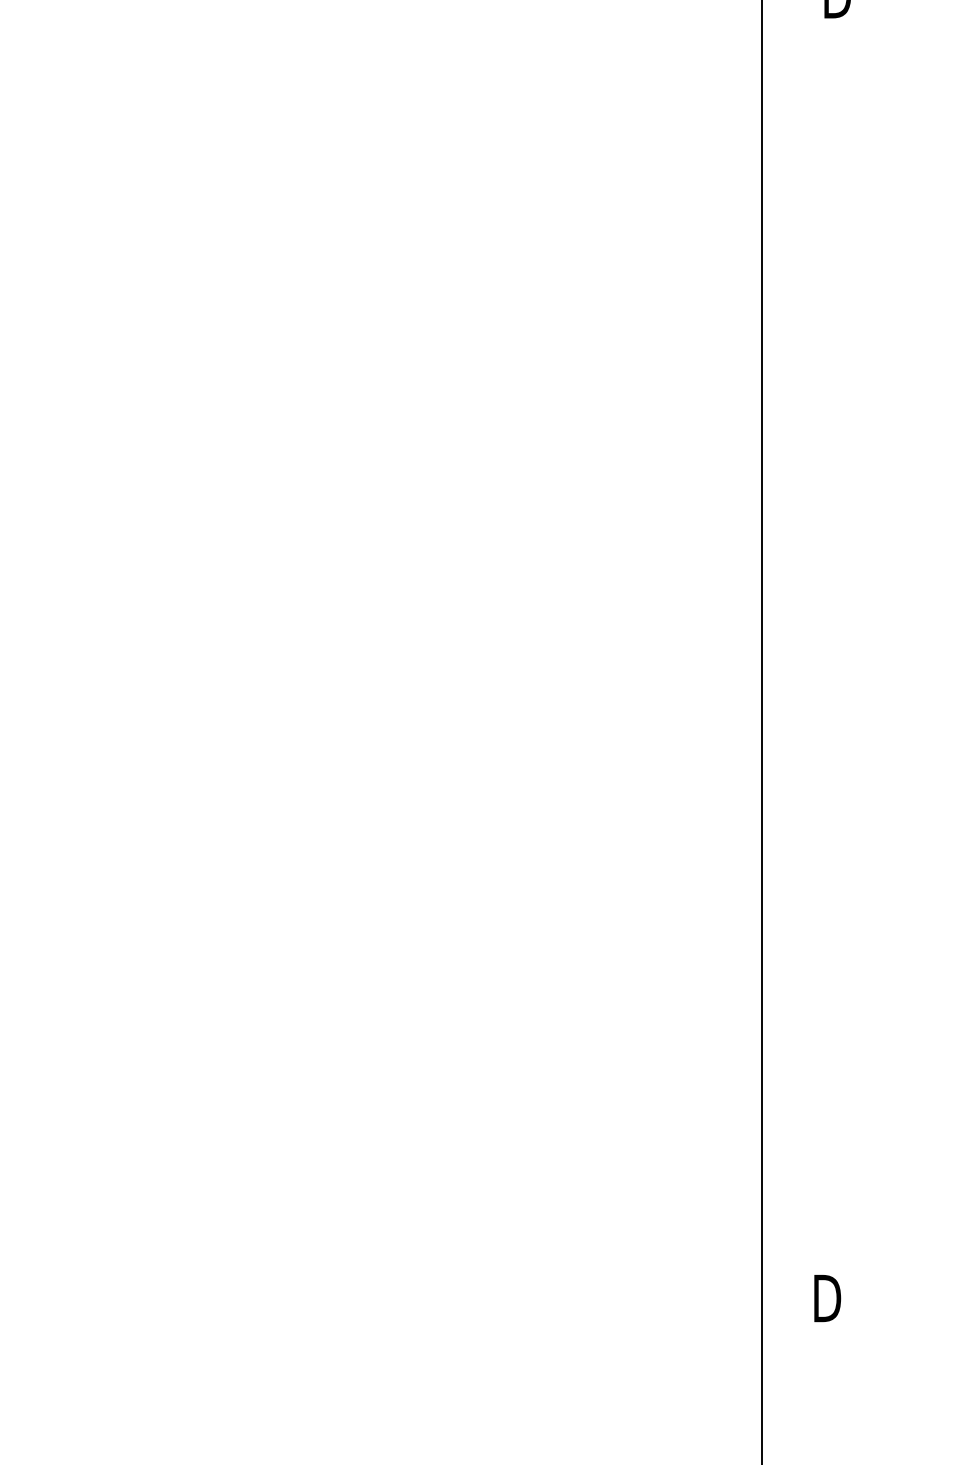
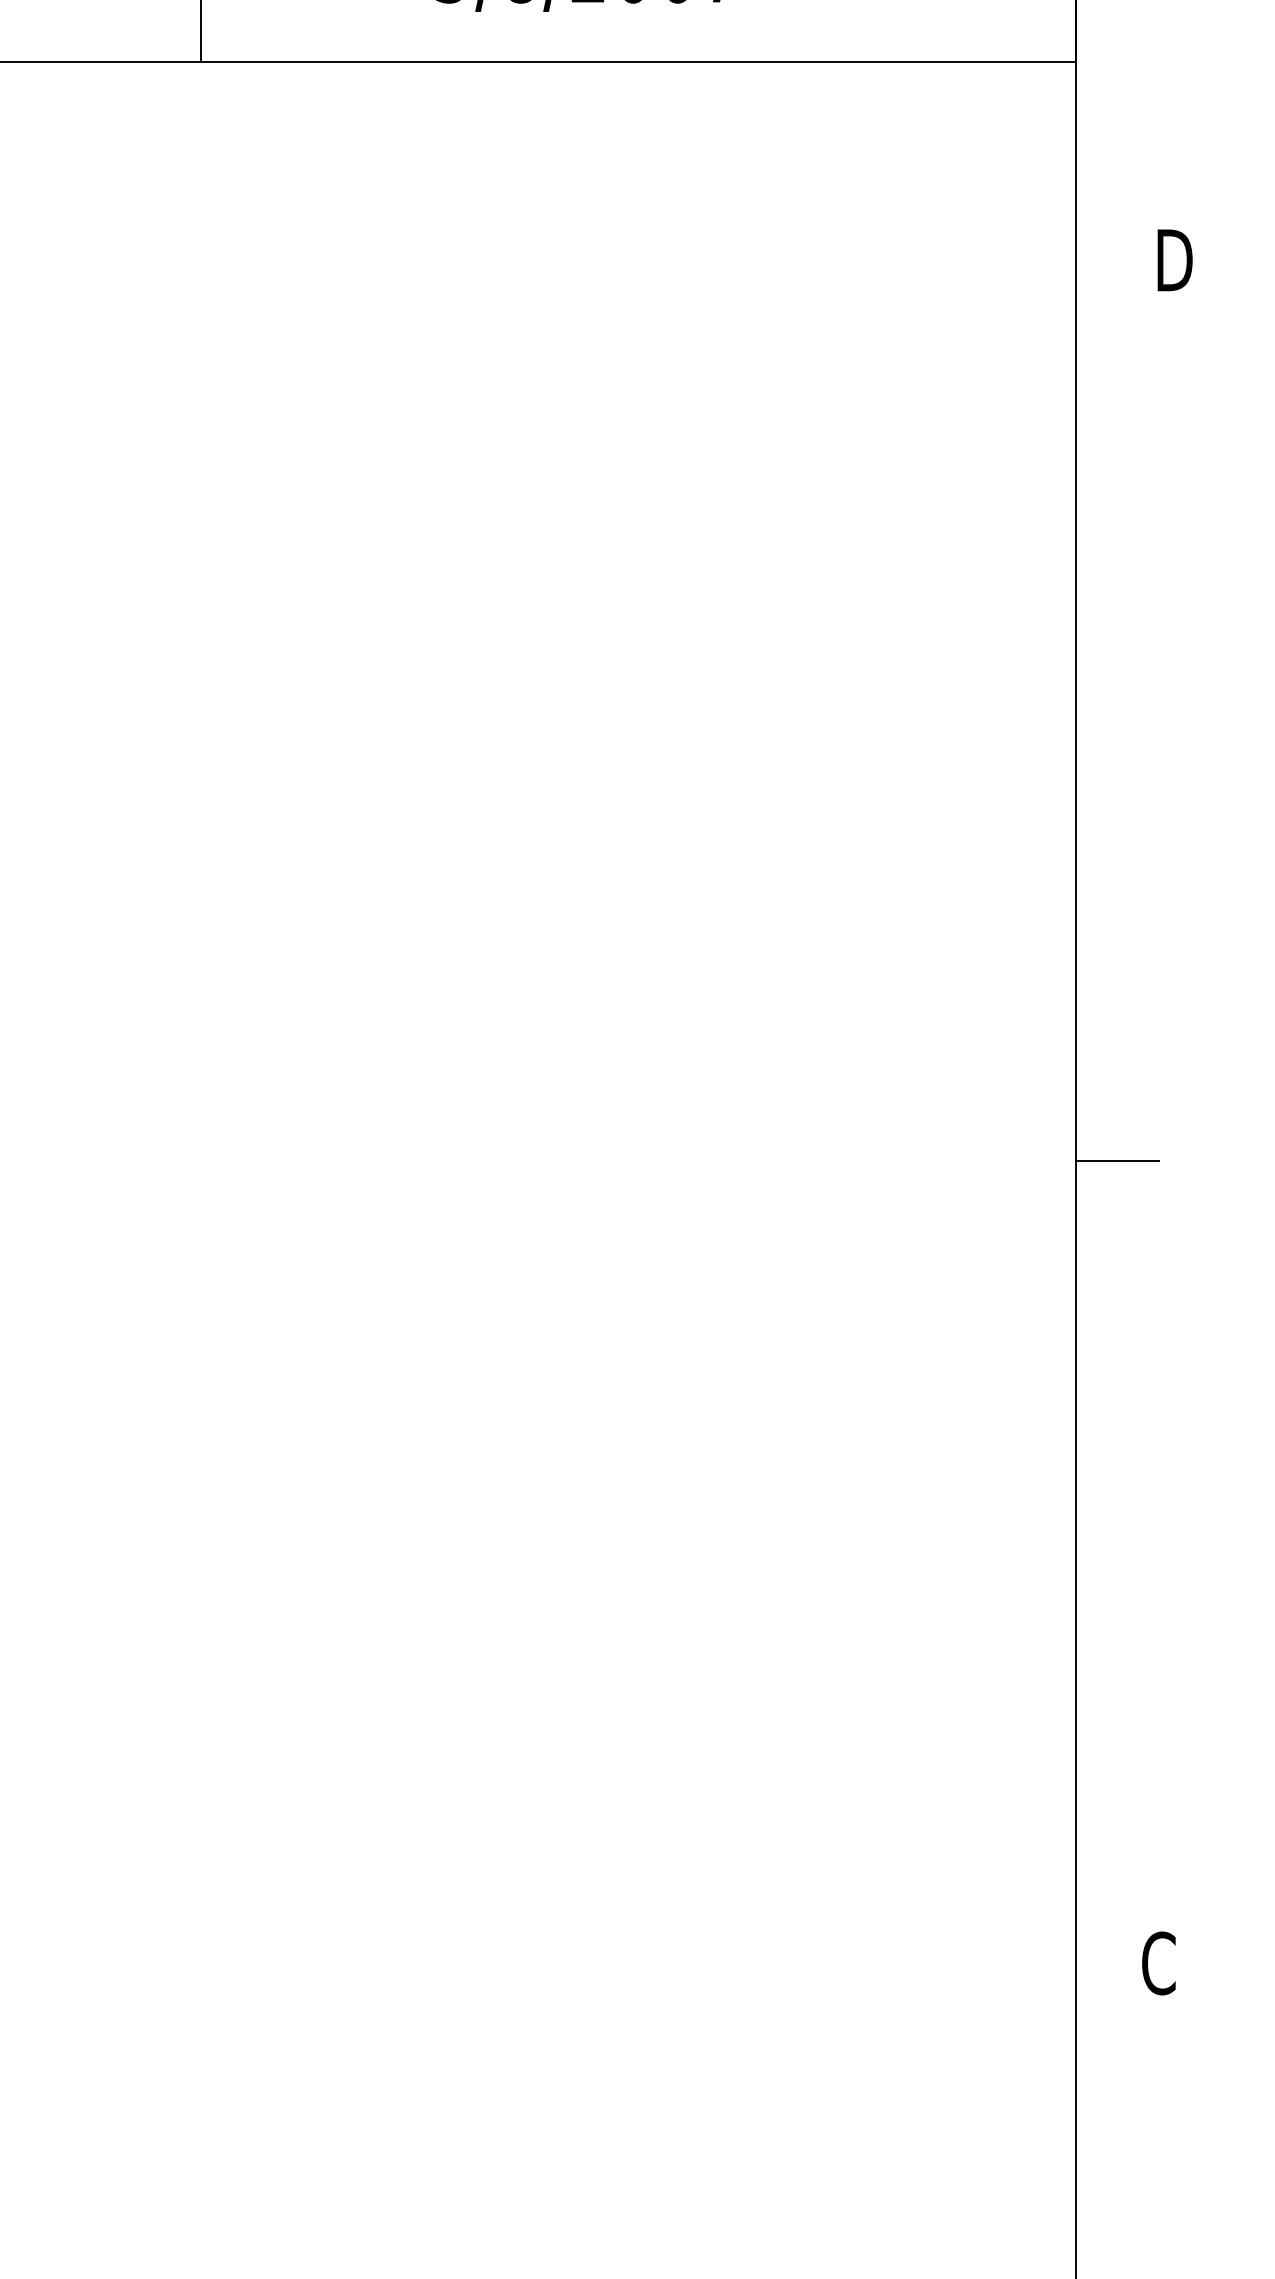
line: (793, 684) -> (1117, 1161), added
text: (826, 1298) -> (1160, 1963), D -> C

